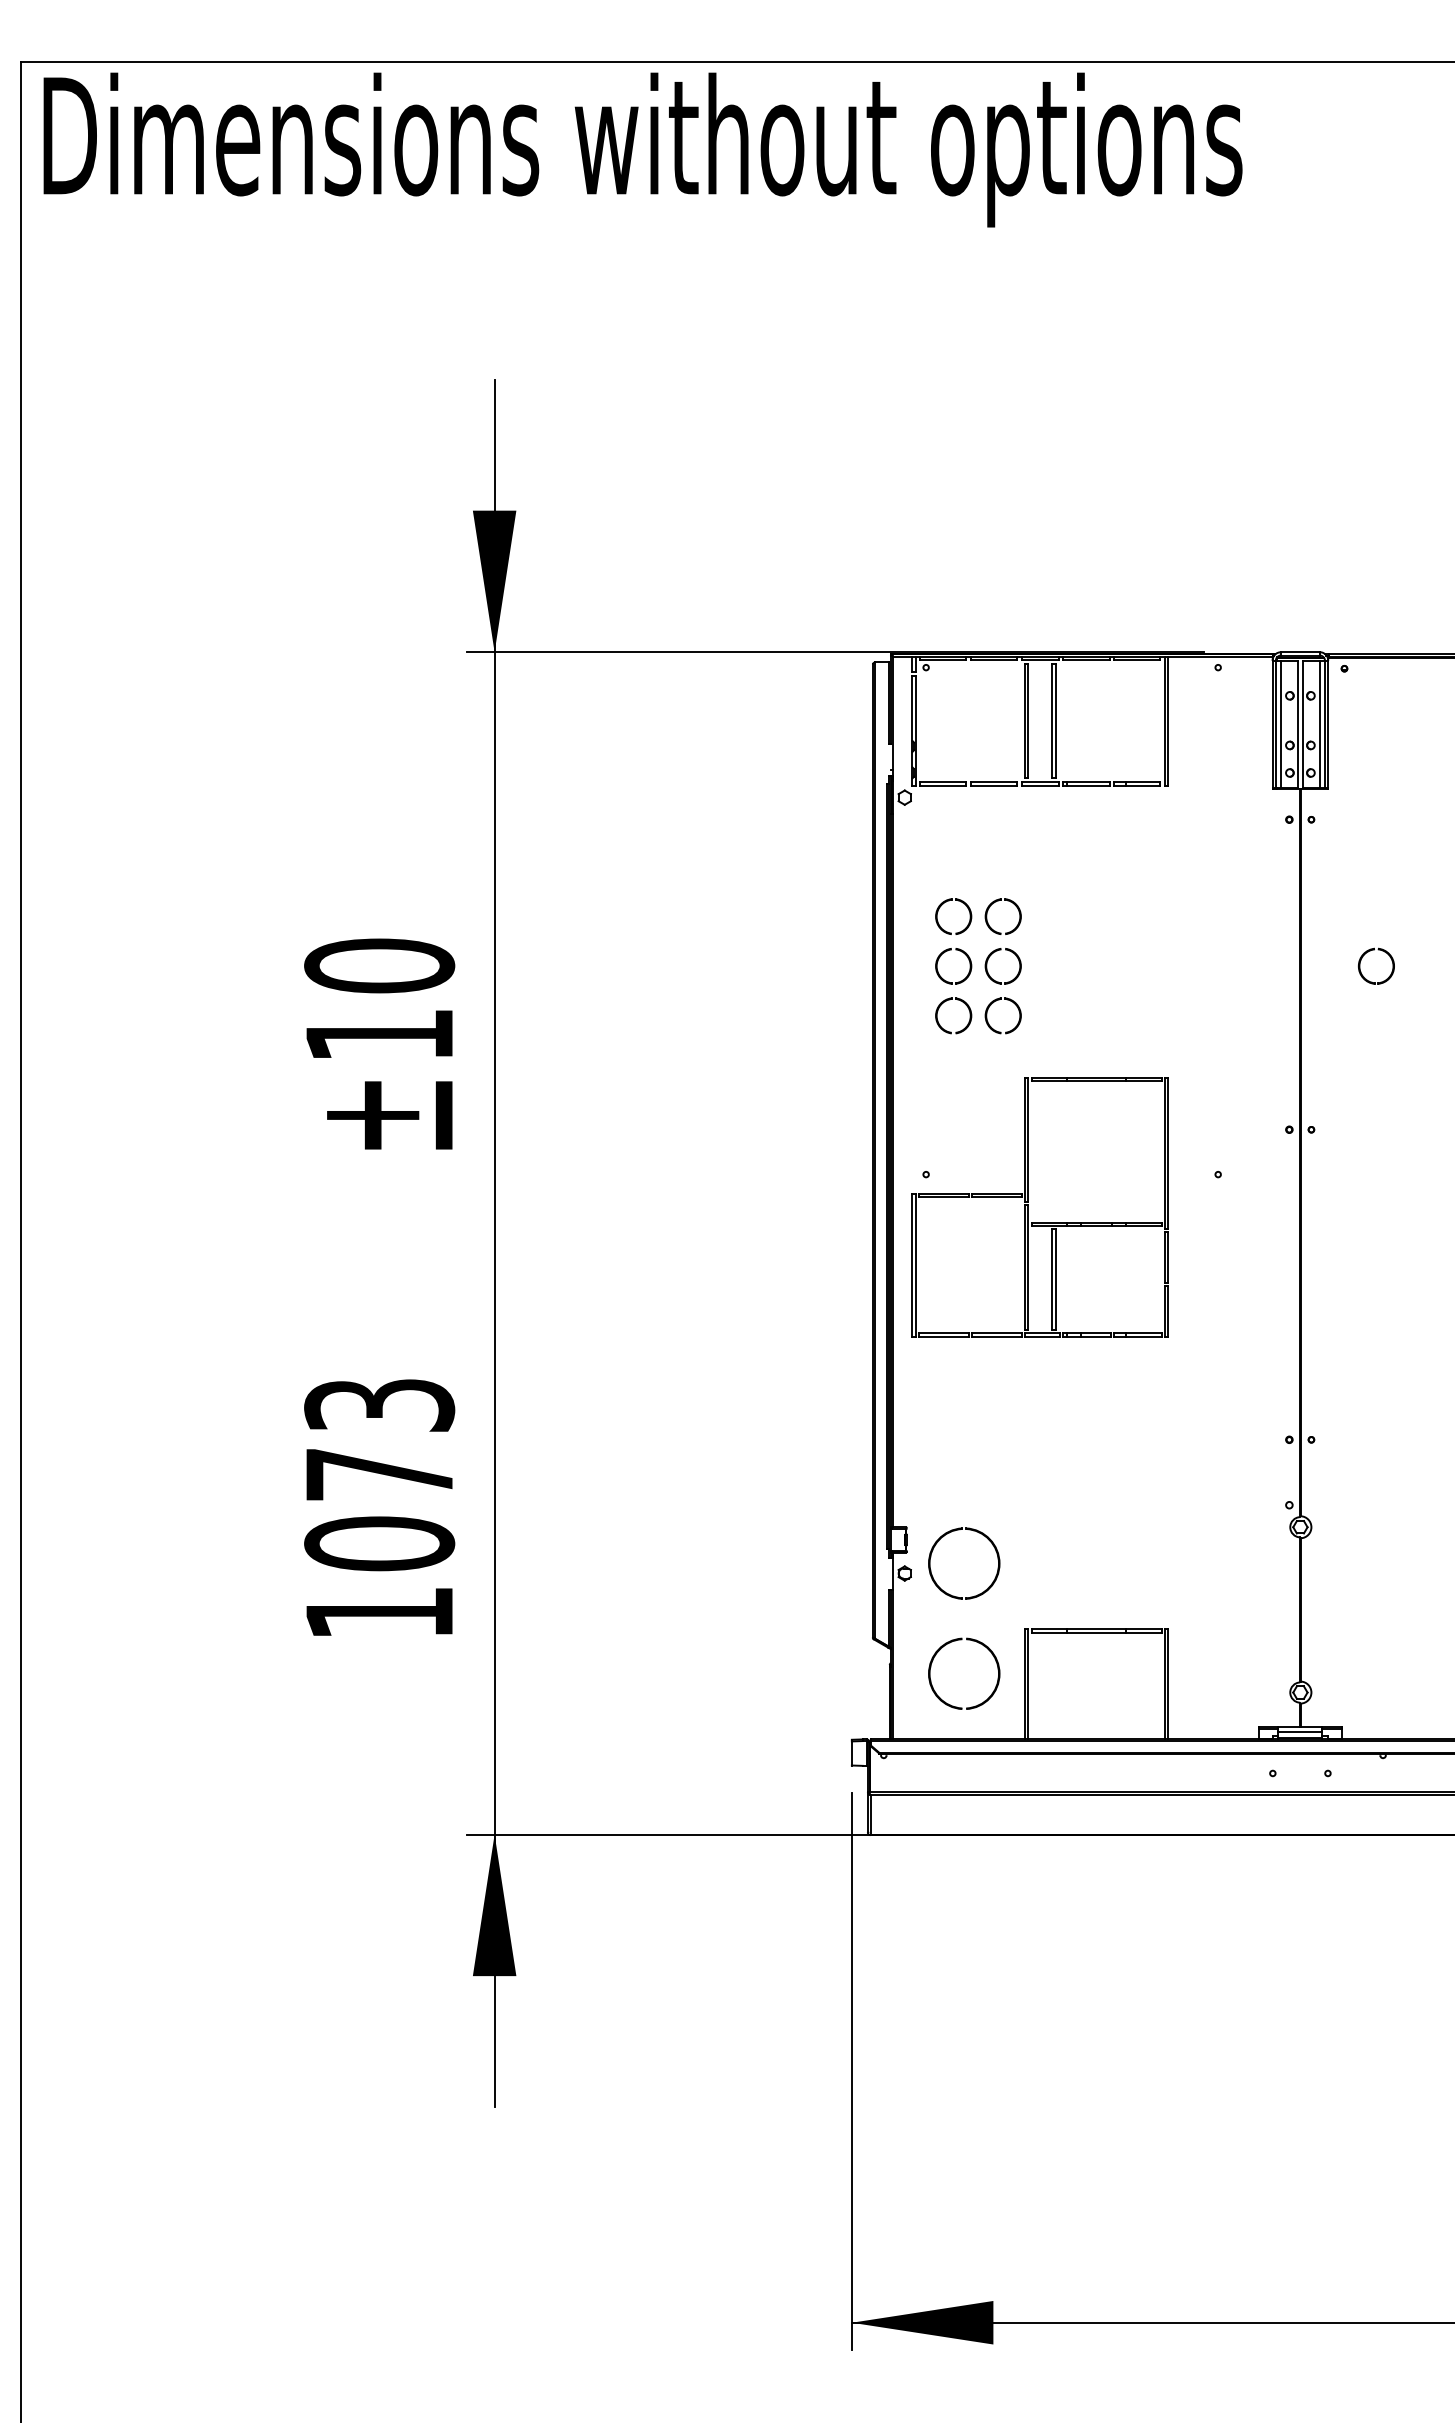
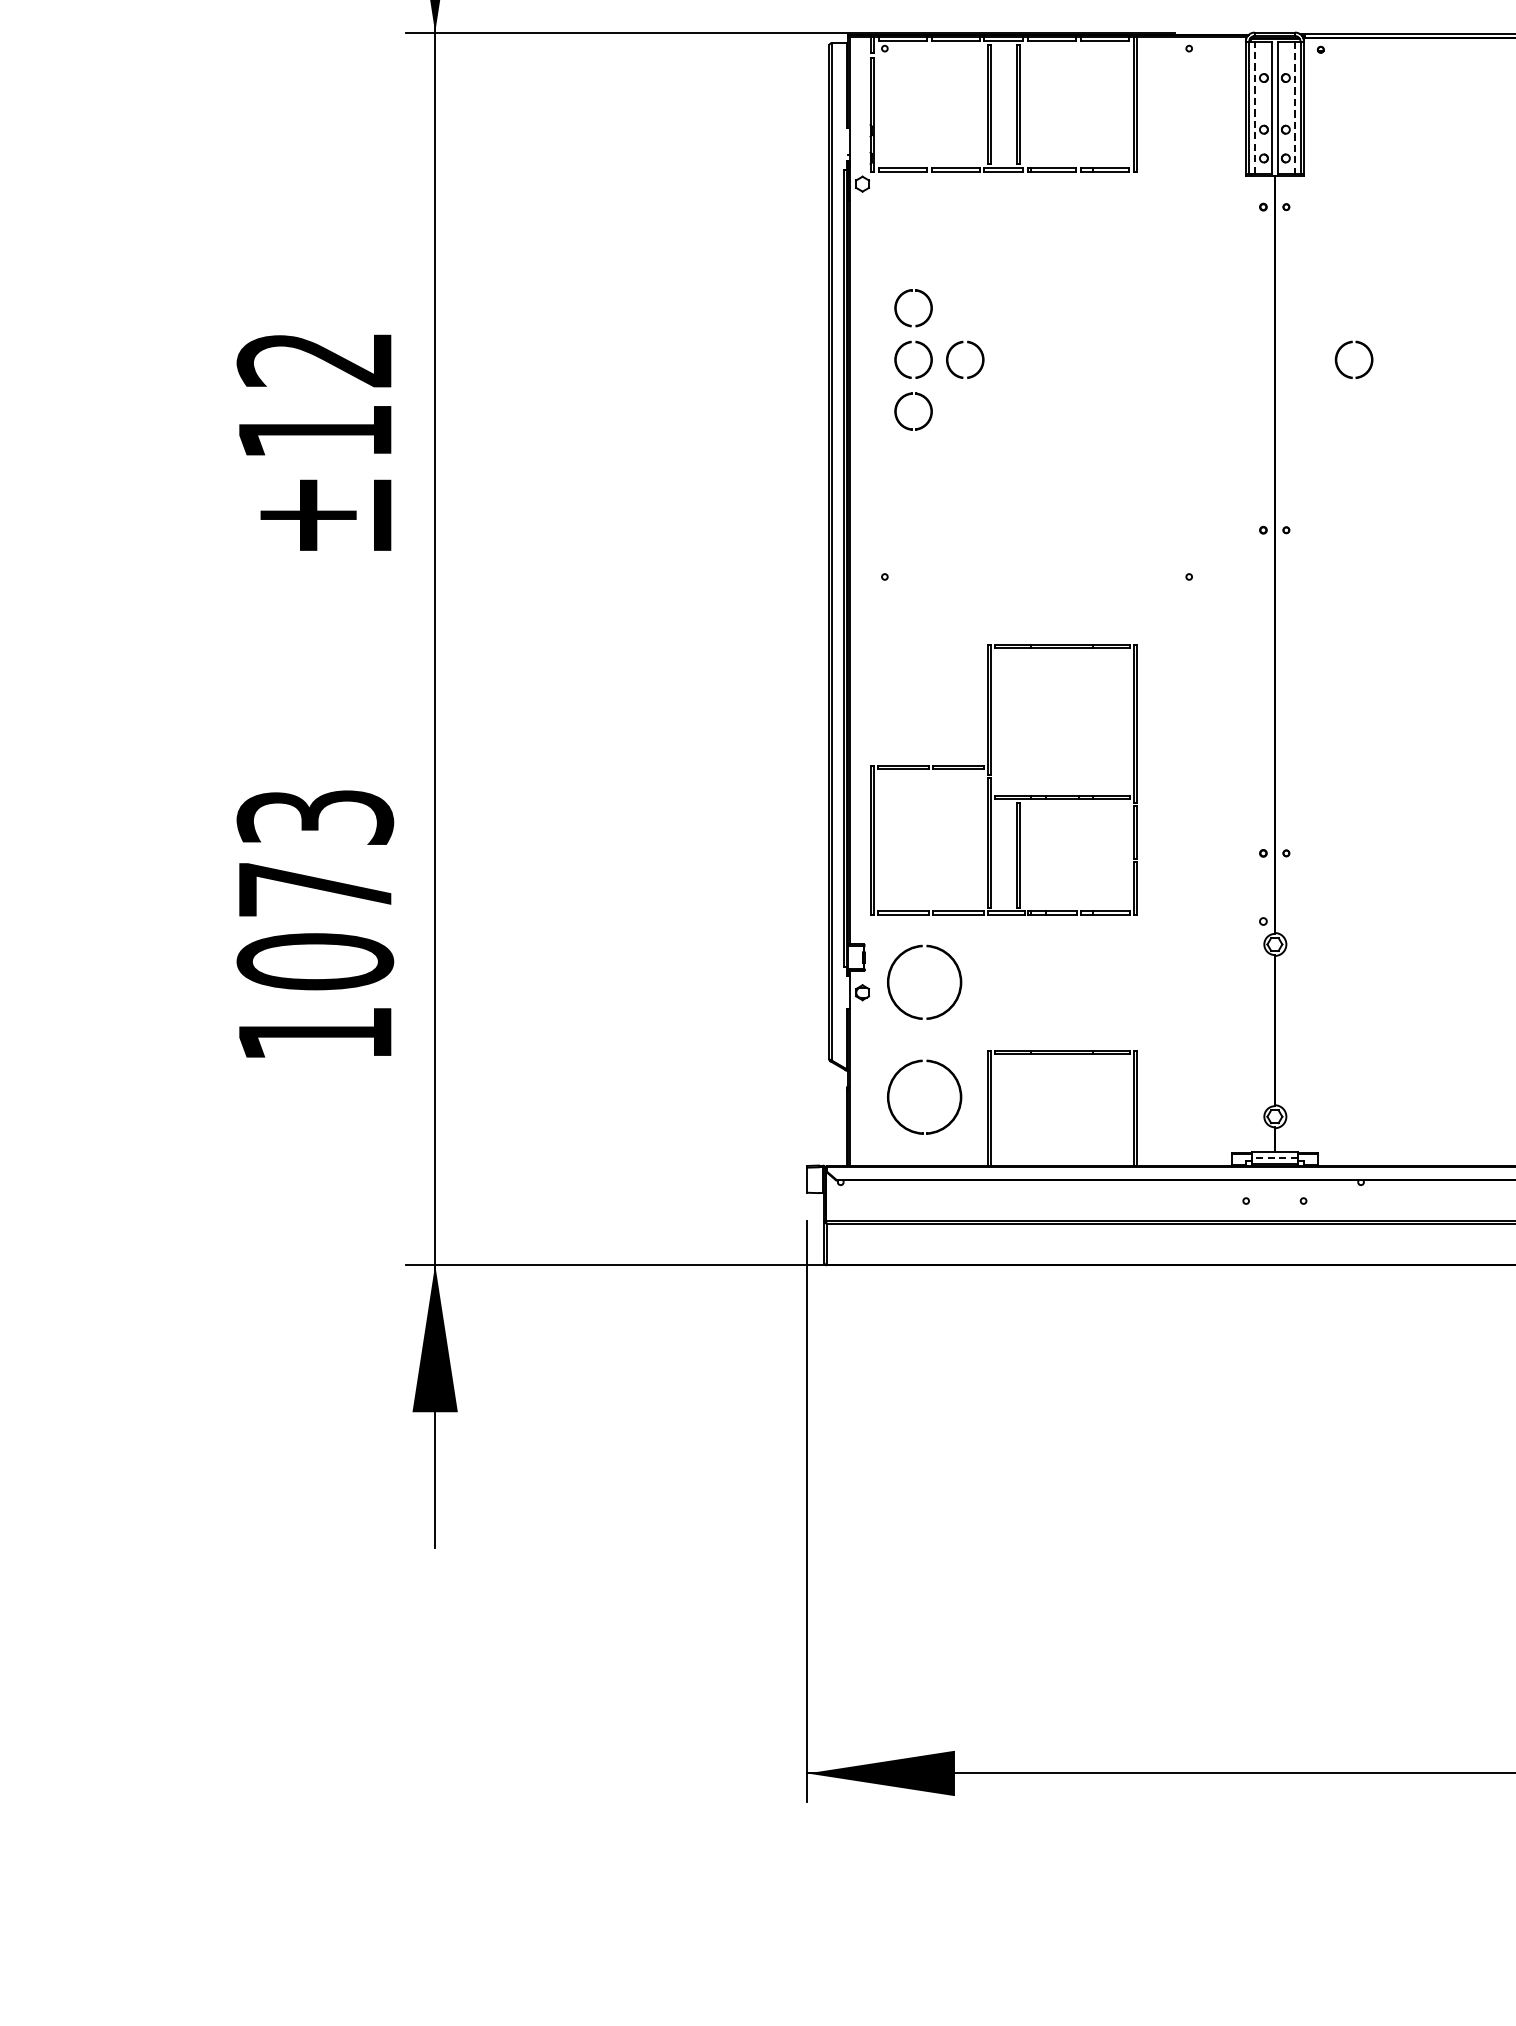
line: (1281, 723) -> (1255, 106), solid -> dashed
line: (1319, 724) -> (1294, 107), solid -> dashed
part: (990, 907) -> (951, 298), removed
text: (379, 965) -> (315, 359), ±10 -> ±12
part: (991, 1005) -> (952, 400), removed
part: (1028, 1207) -> (991, 780), moved
line: (1299, 1732) -> (1273, 1158), solid -> dashed

